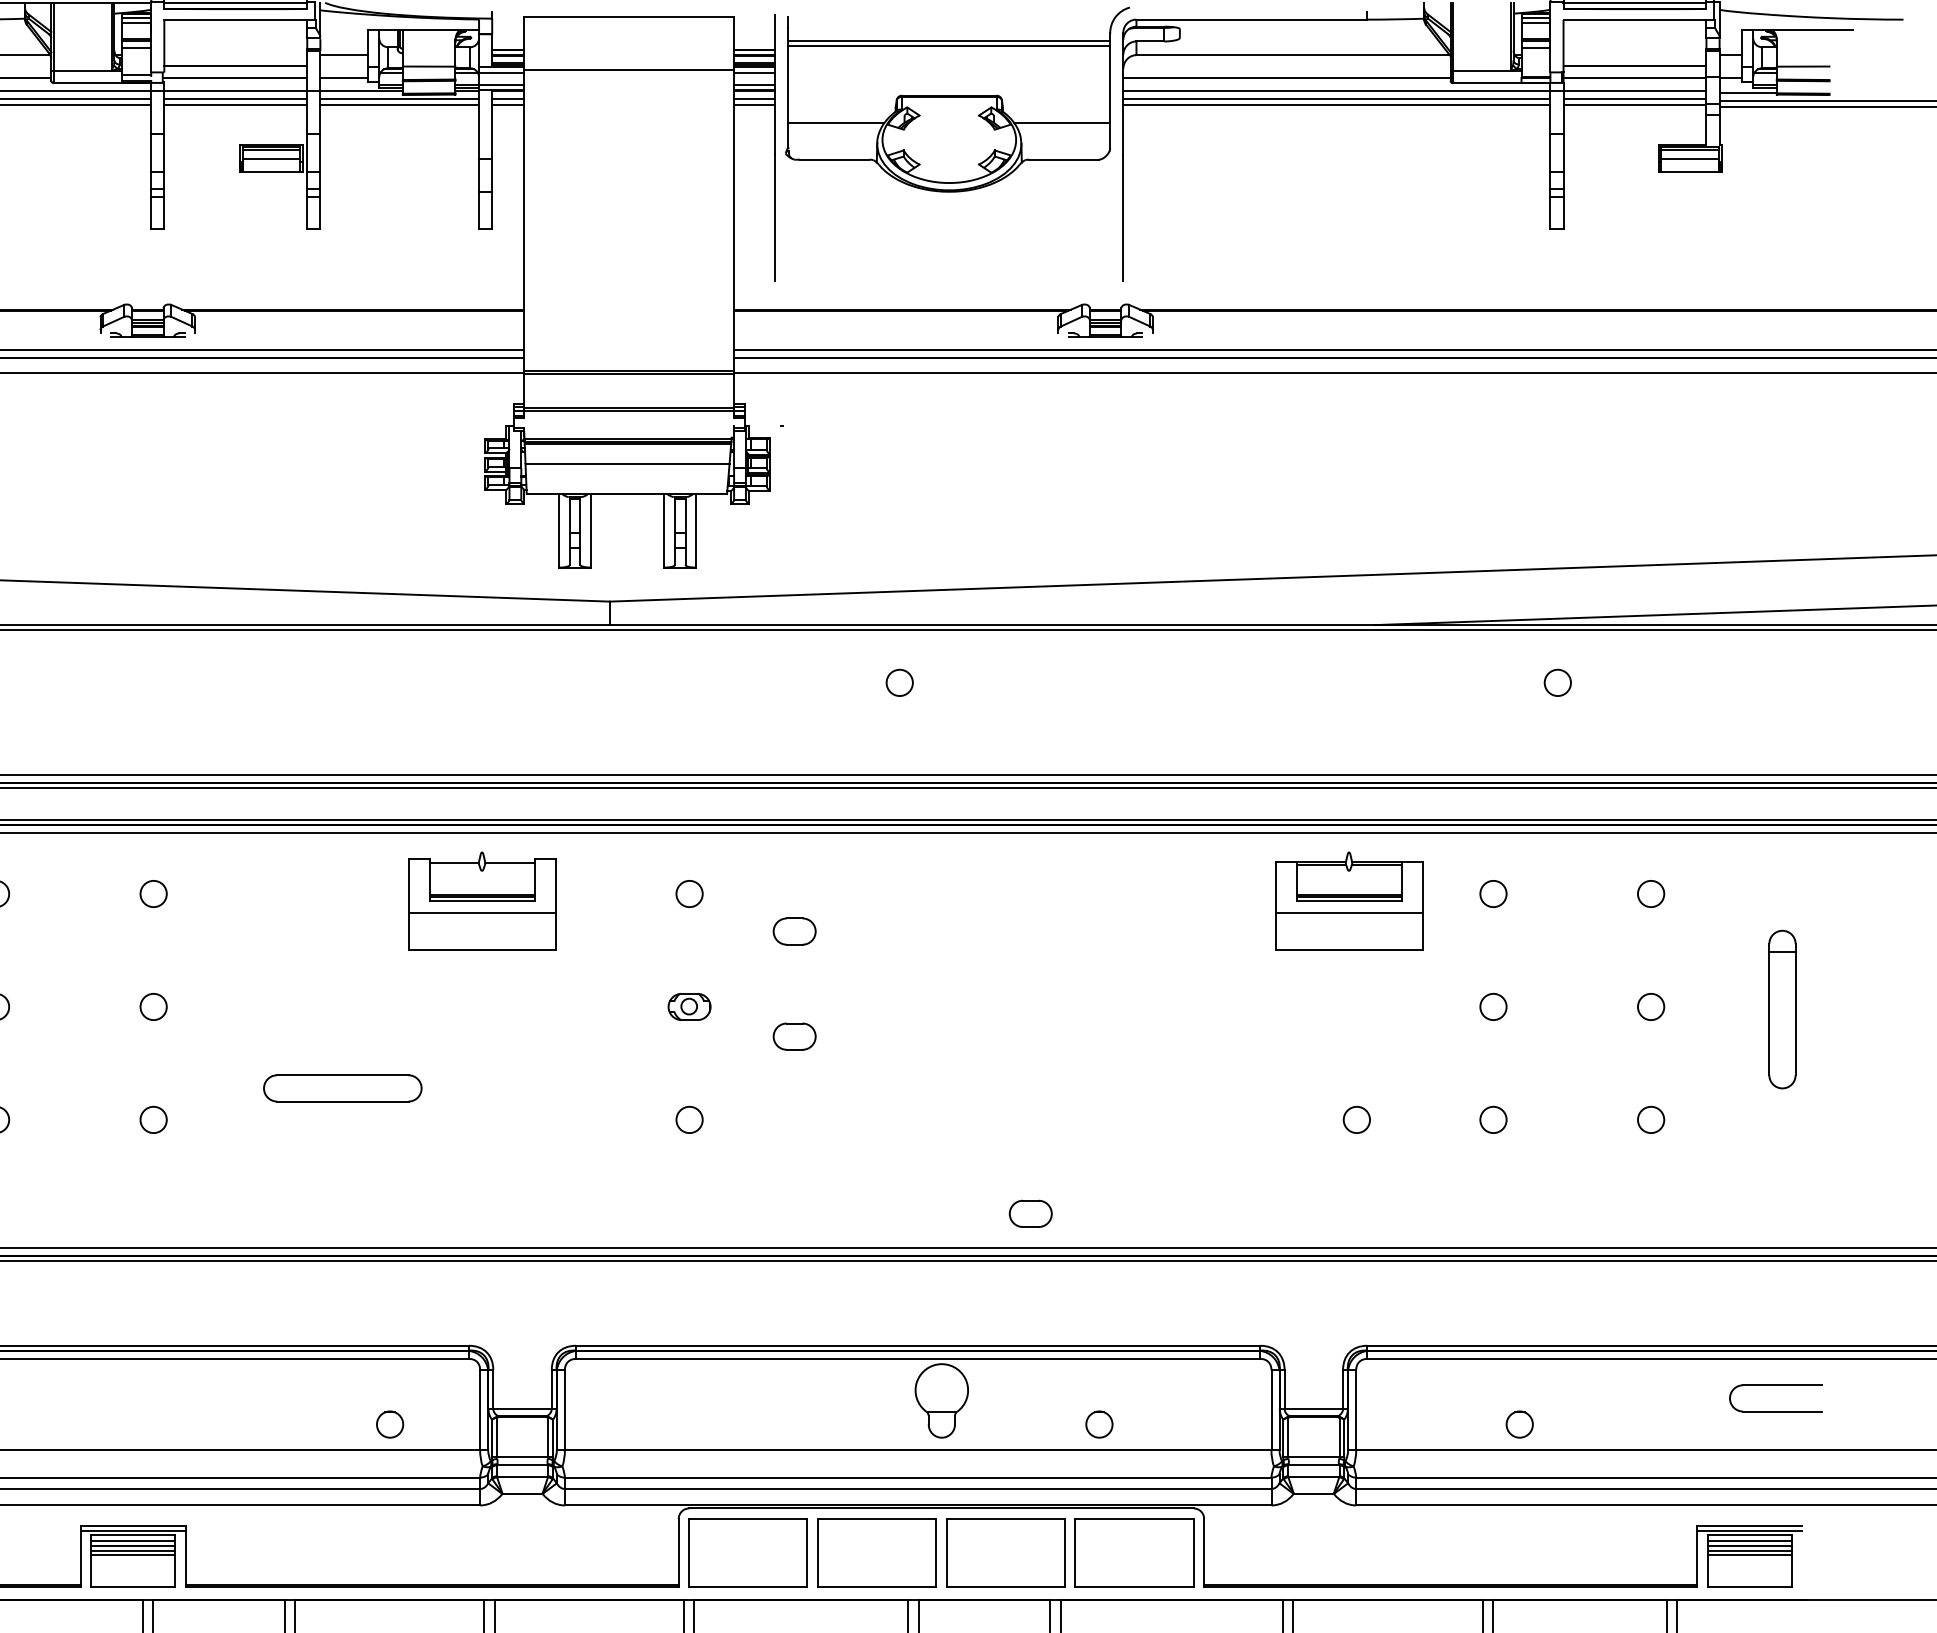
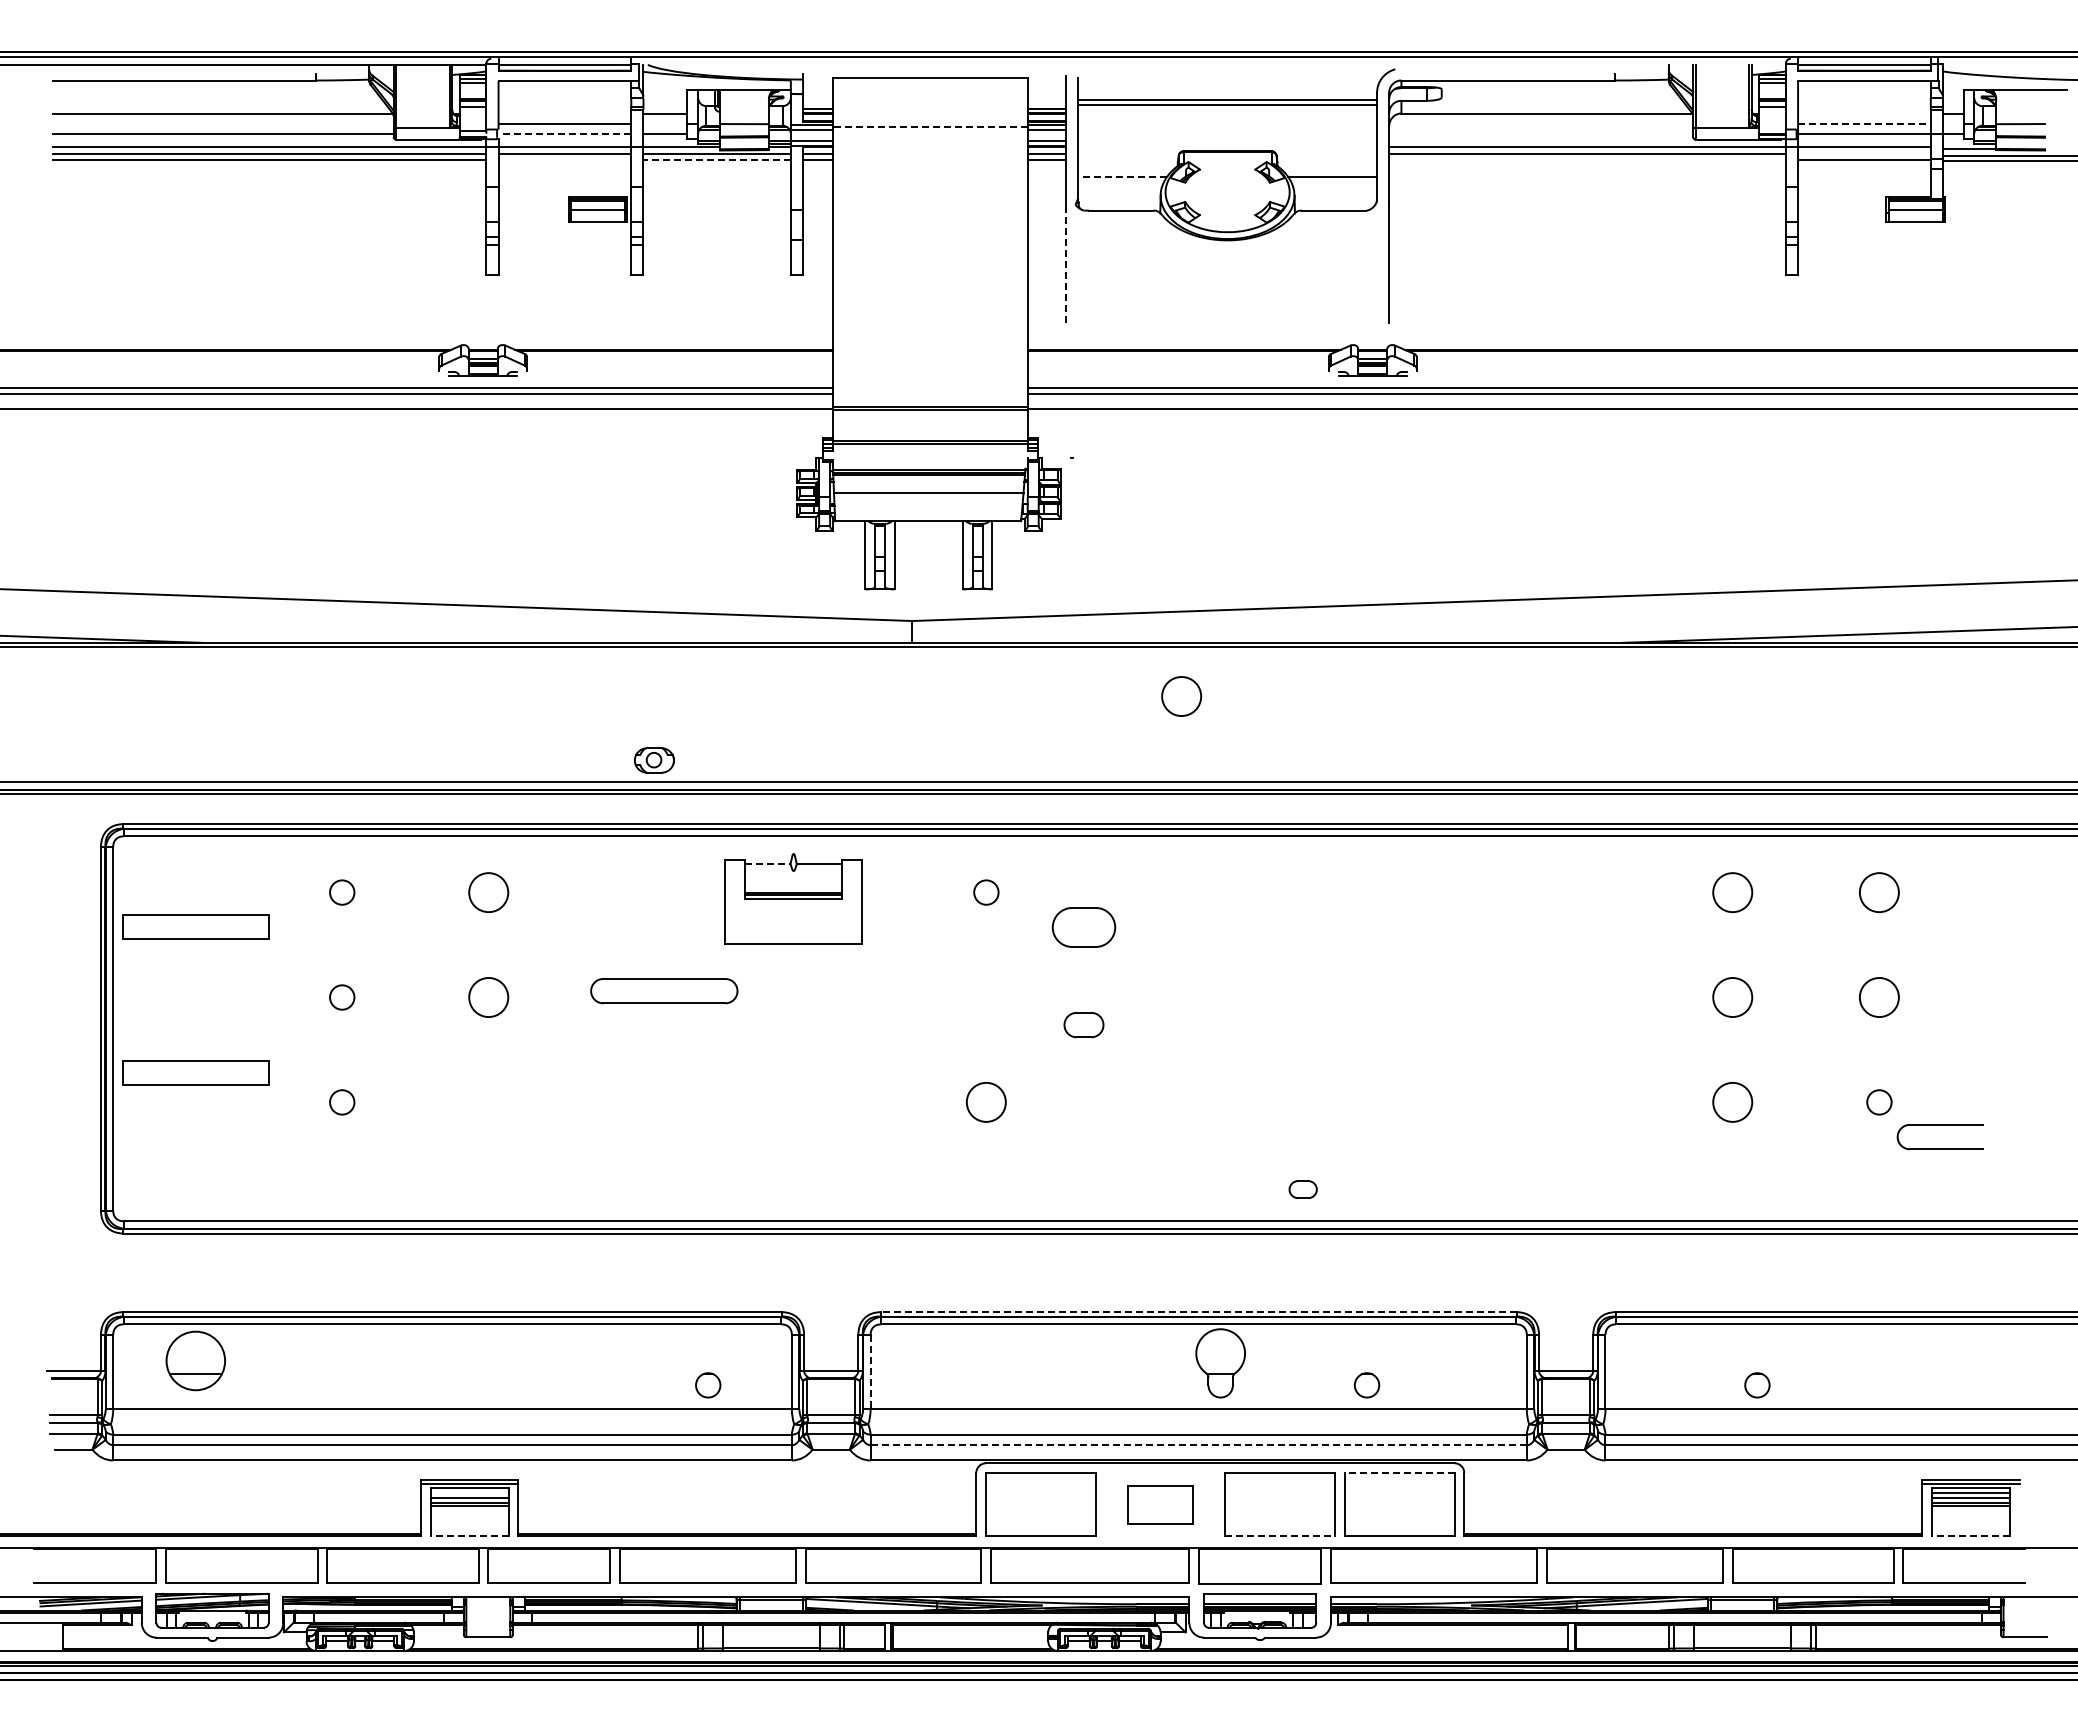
line: (1635, 65) -> (1864, 123), solid -> dashed
line: (629, 70) -> (930, 127), solid -> dashed
line: (235, 77) -> (564, 134), solid -> dashed
line: (1287, 77) -> (1541, 134), removed
line: (1635, 99) -> (1864, 154), removed
line: (235, 104) -> (564, 159), removed
line: (400, 104) -> (717, 159), solid -> dashed
line: (1336, 104) -> (1587, 159), removed
line: (836, 122) -> (1122, 176), solid -> dashed
line: (774, 216) -> (1065, 263), solid -> dashed
circle: (899, 682) -> (1181, 696), size x1.6
circle: (1557, 682) -> (1792, 696), removed
line: (453, 863) -> (767, 864), solid -> dashed
circle: (153, 893) -> (488, 892), size x1.6
circle: (1494, 893) -> (1733, 892), size x1.6
circle: (1651, 893) -> (1879, 892), size x1.6
part: (1348, 900) -> (1598, 898), removed
line: (481, 913) -> (793, 910), removed
part: (794, 931) -> (1083, 927), size x1.6
circle: (153, 1006) -> (488, 997), size x1.6
part: (689, 1006) -> (654, 760), moved
circle: (1494, 1006) -> (1733, 997), size x1.6
circle: (1651, 1006) -> (1879, 997), size x1.6
part: (1782, 1009) -> (2001, 999), removed
part: (343, 1088) -> (664, 991), moved
circle: (153, 1120) -> (488, 1102), removed
circle: (689, 1120) -> (986, 1102), size x1.6
circle: (1357, 1120) -> (1606, 1102), removed
circle: (1494, 1120) -> (1733, 1102), size x1.6
part: (1029, 1213) -> (1302, 1189), size x0.7
line: (917, 1346) -> (1198, 1312), solid -> dashed
line: (564, 1410) -> (870, 1372), solid -> dashed
part: (1775, 1410) -> (1939, 1148), moved
line: (919, 1489) -> (1199, 1445), solid -> dashed
line: (1134, 1519) -> (1399, 1473), solid -> dashed
line: (133, 1541) -> (469, 1493), removed
part: (877, 1552) -> (1160, 1504), size x0.6
line: (133, 1587) -> (469, 1536), solid -> dashed
line: (1006, 1587) -> (1280, 1536), solid -> dashed
line: (1749, 1587) -> (1970, 1536), solid -> dashed

